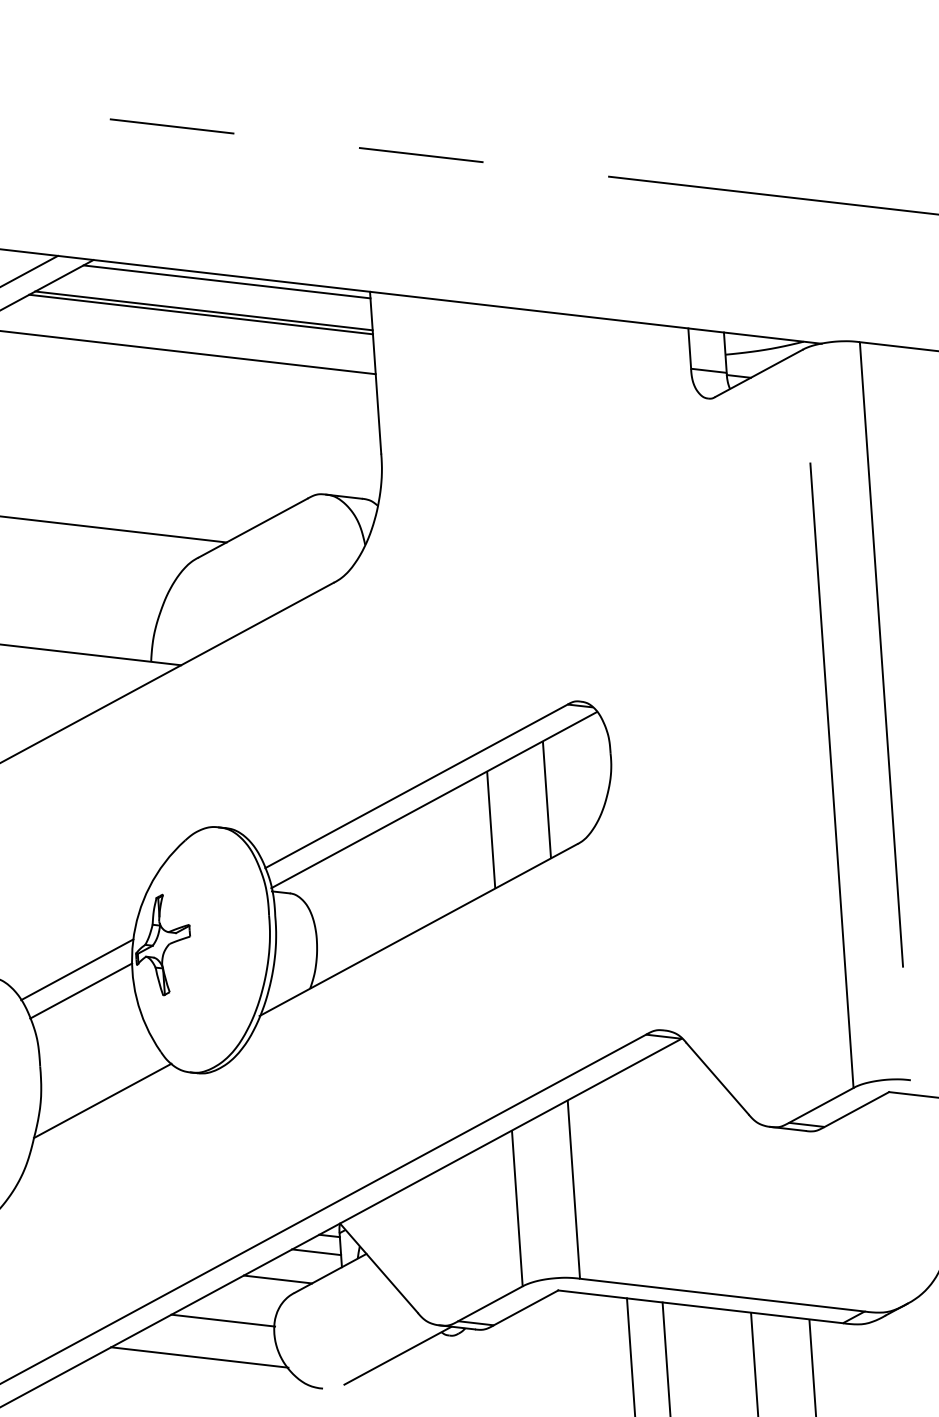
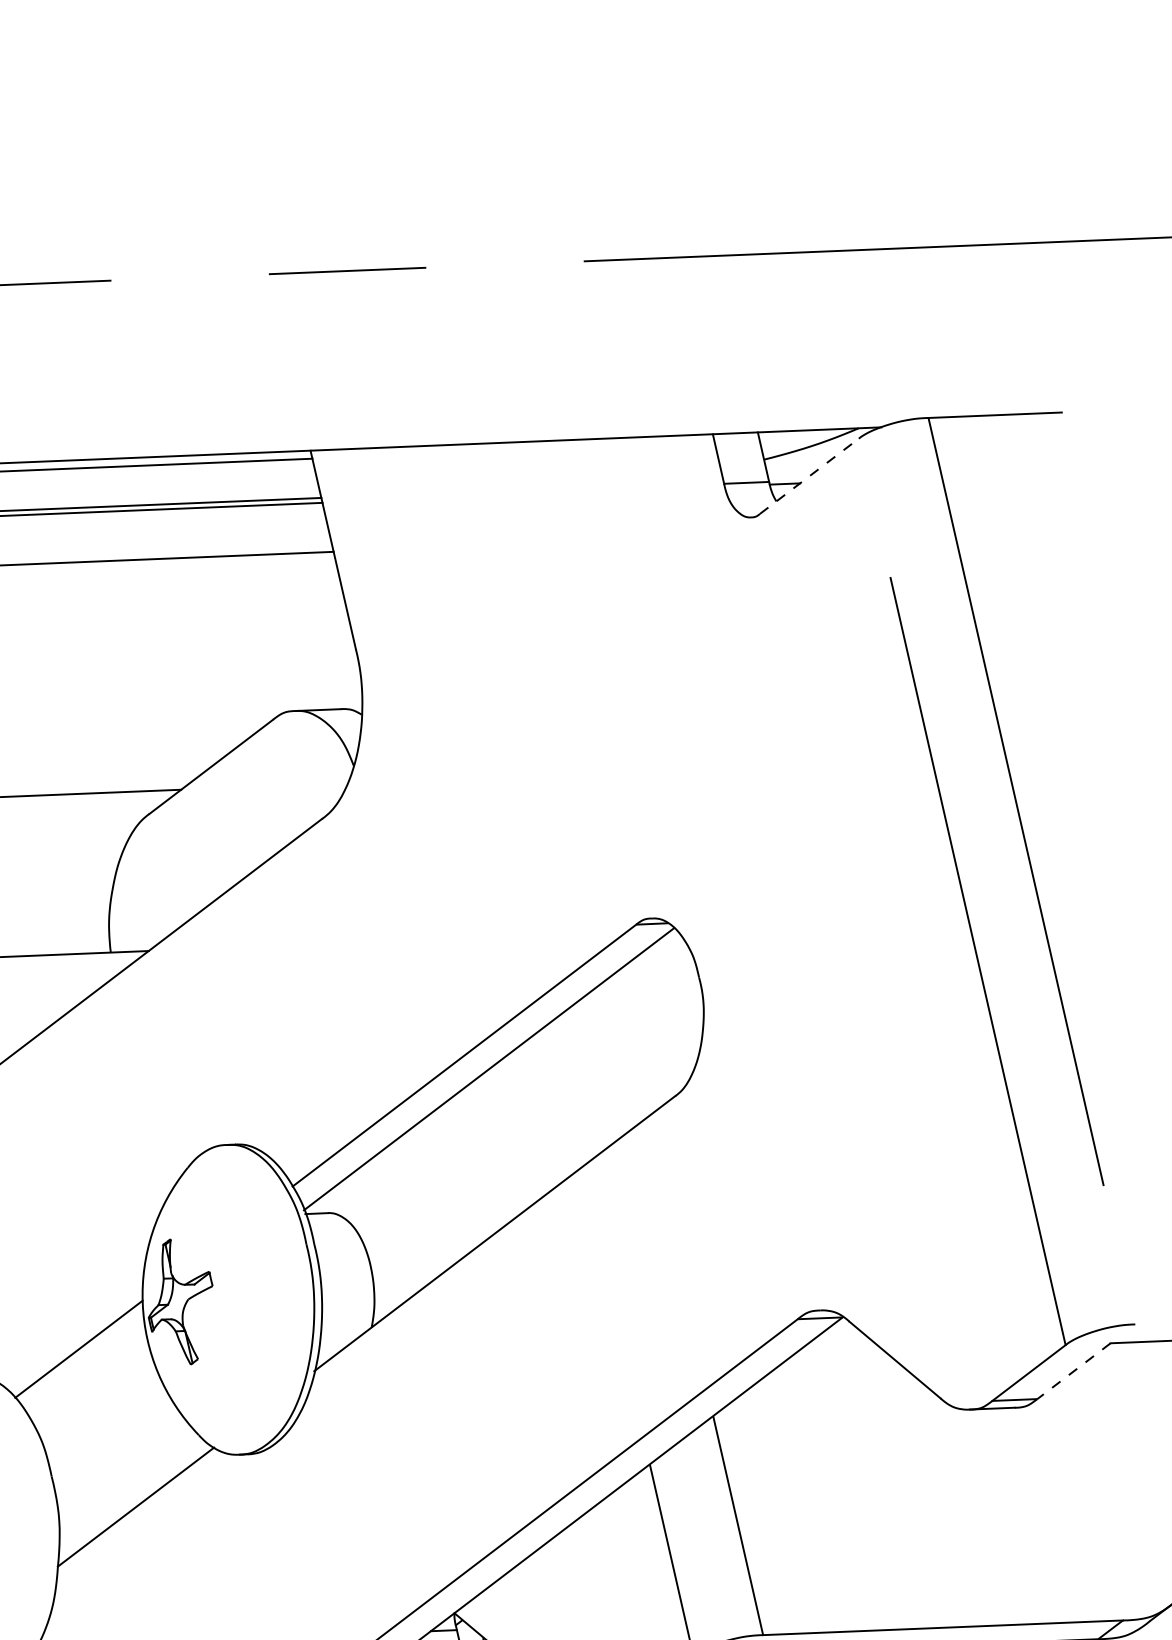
line: (759, 373) -> (809, 476), solid -> dashed
line: (546, 799) -> (628, 1046), removed
line: (491, 829) -> (565, 1094), removed
line: (81, 990) -> (88, 1374), removed
line: (856, 1109) -> (1073, 1371), solid -> dashed

